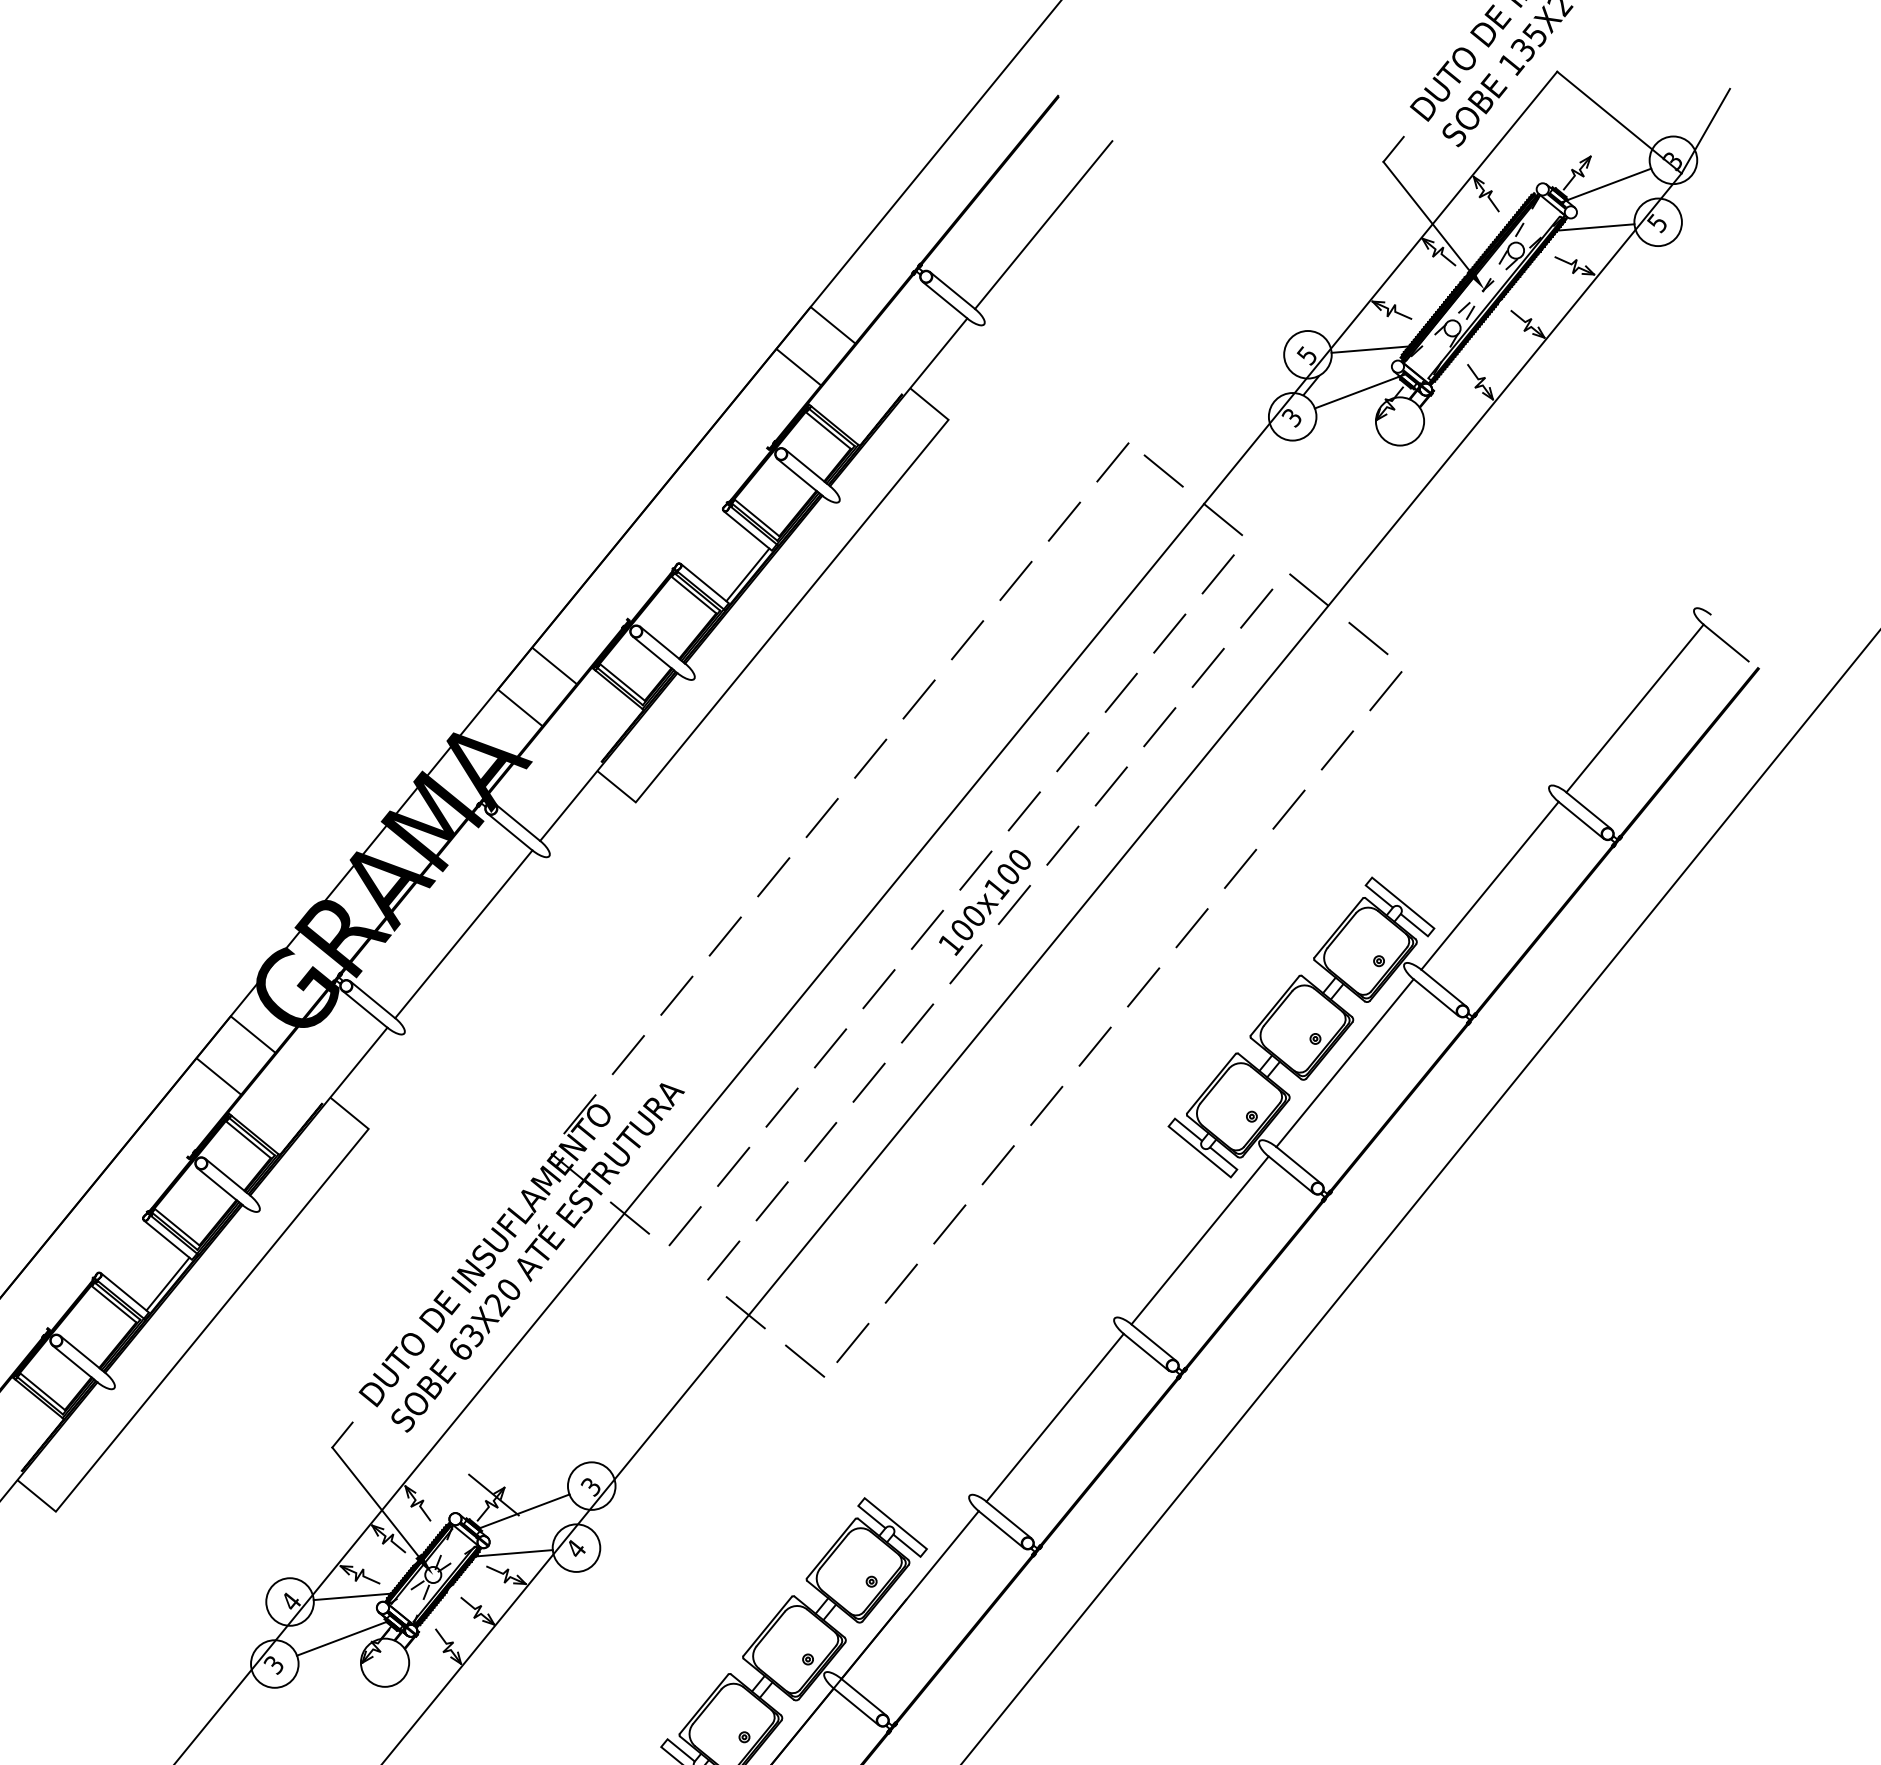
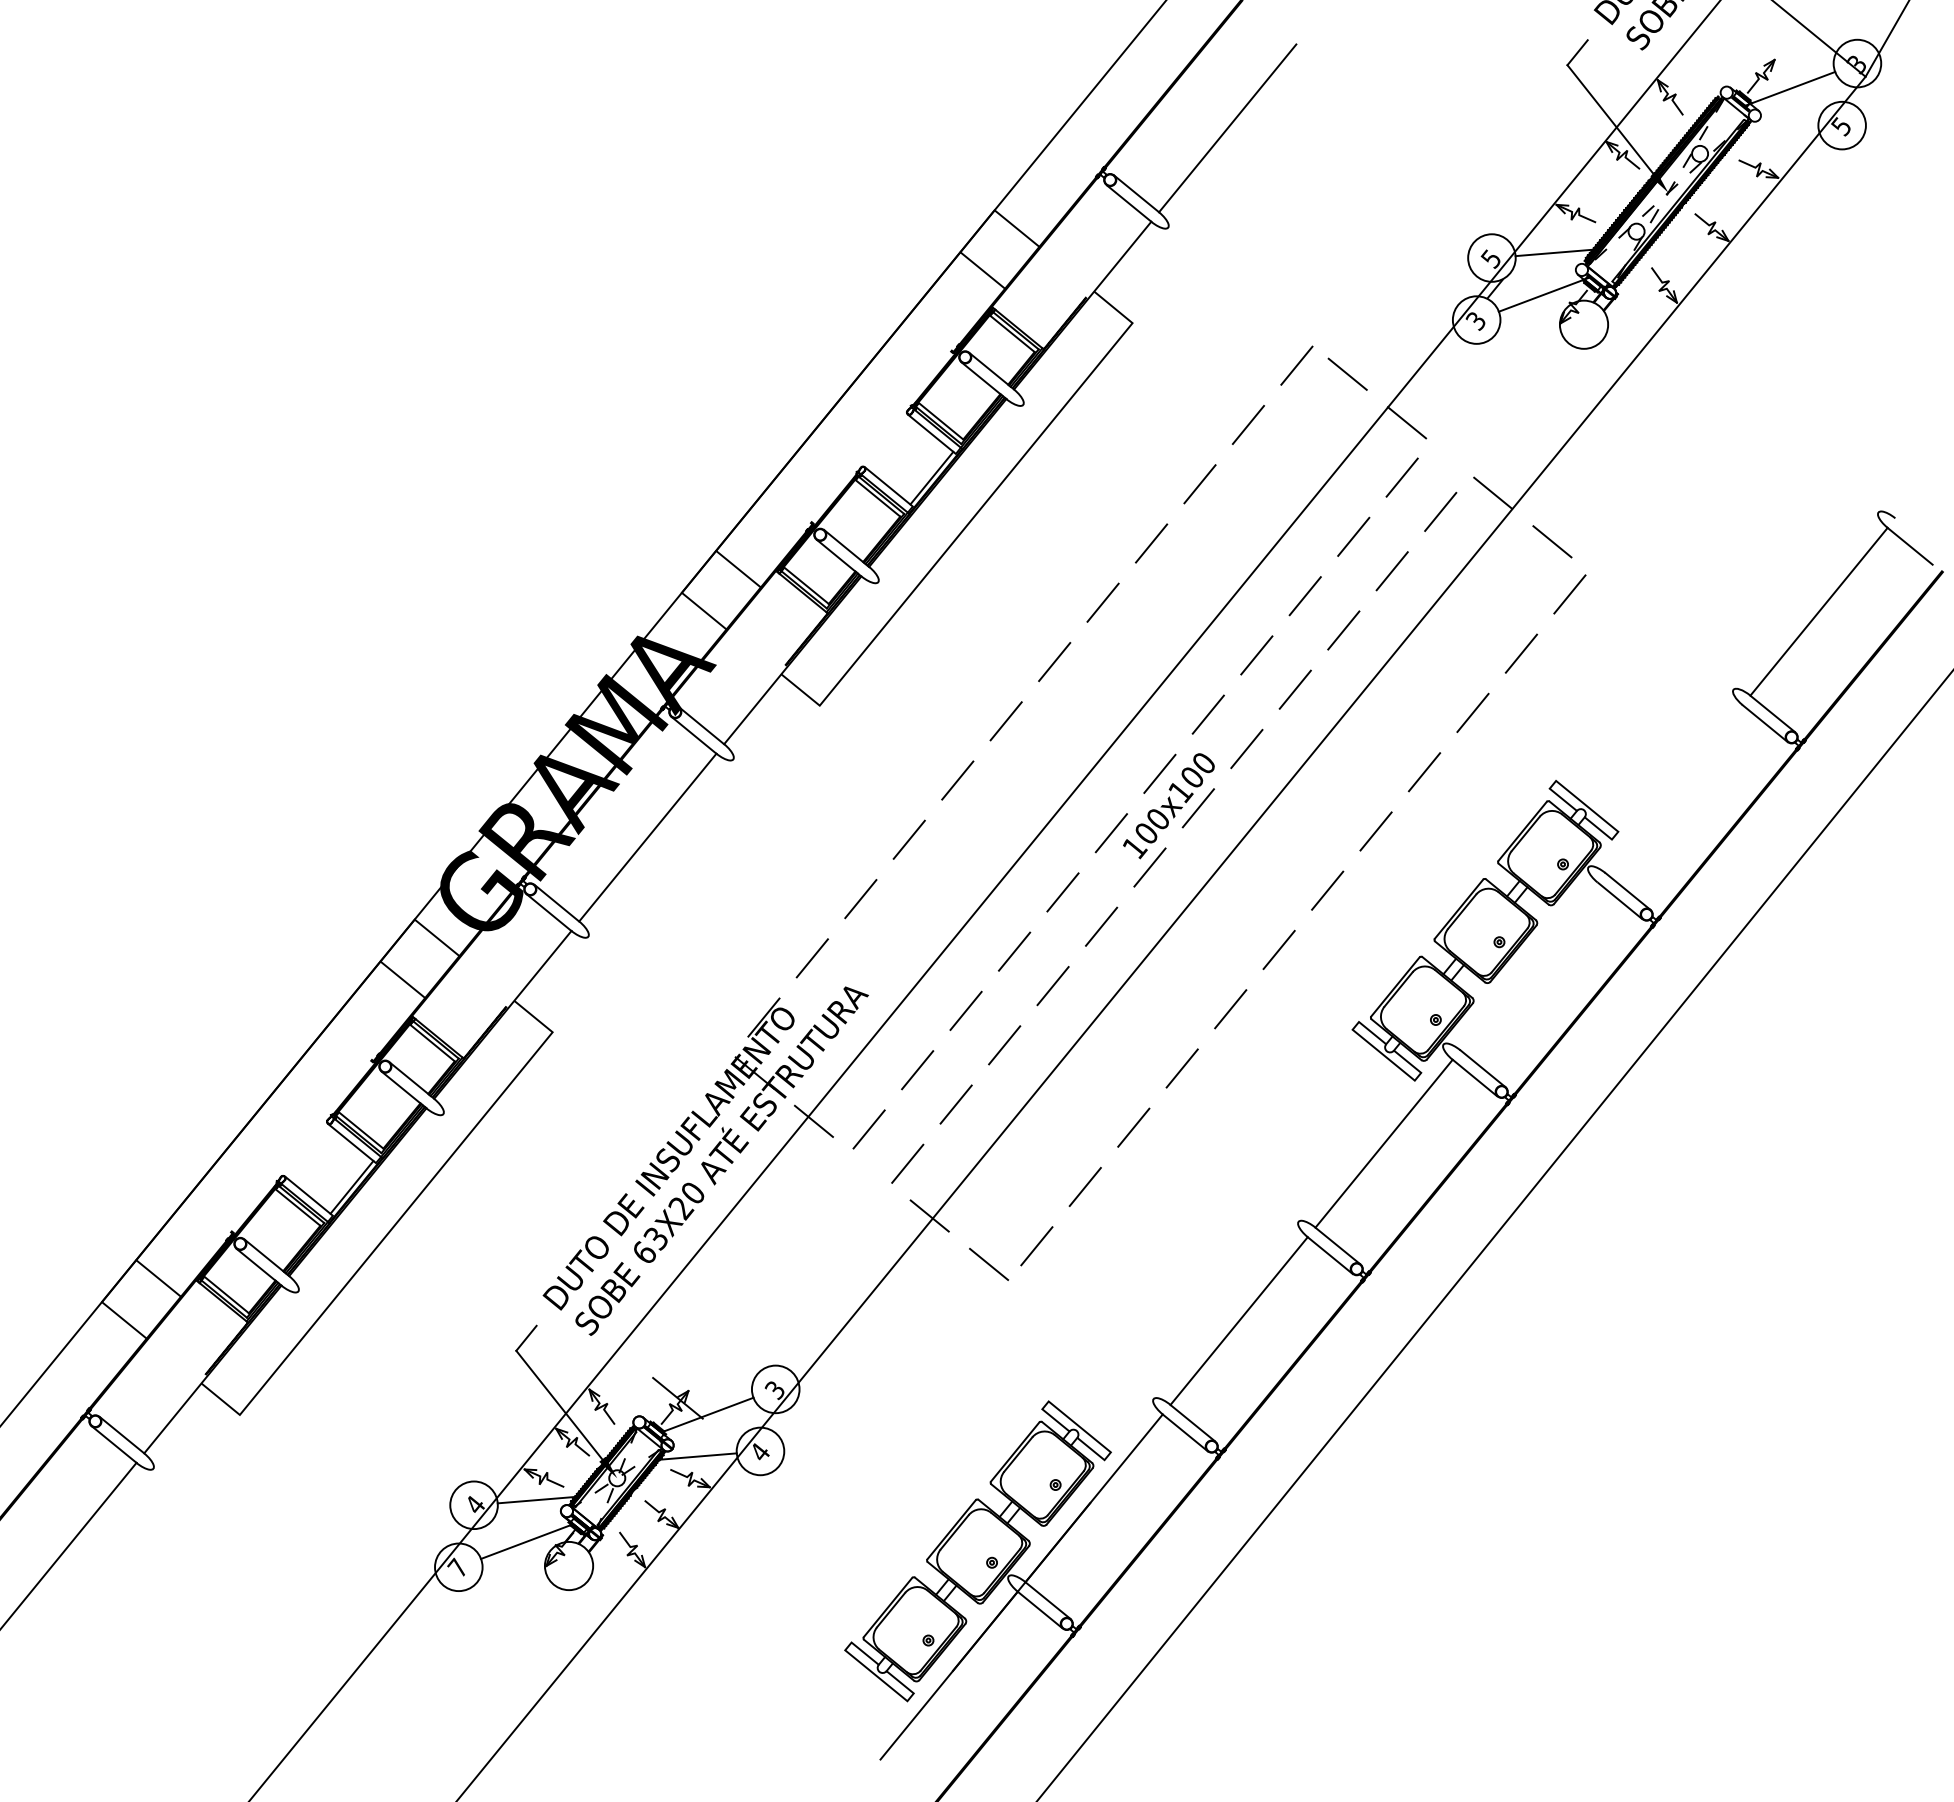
line: (1595, 227) -> (1779, 130), removed
line: (1489, 885) -> (1673, 788), removed
line: (1344, 1063) -> (1528, 966), removed
text: (273, 1664) -> (457, 1567), 3 -> 7

